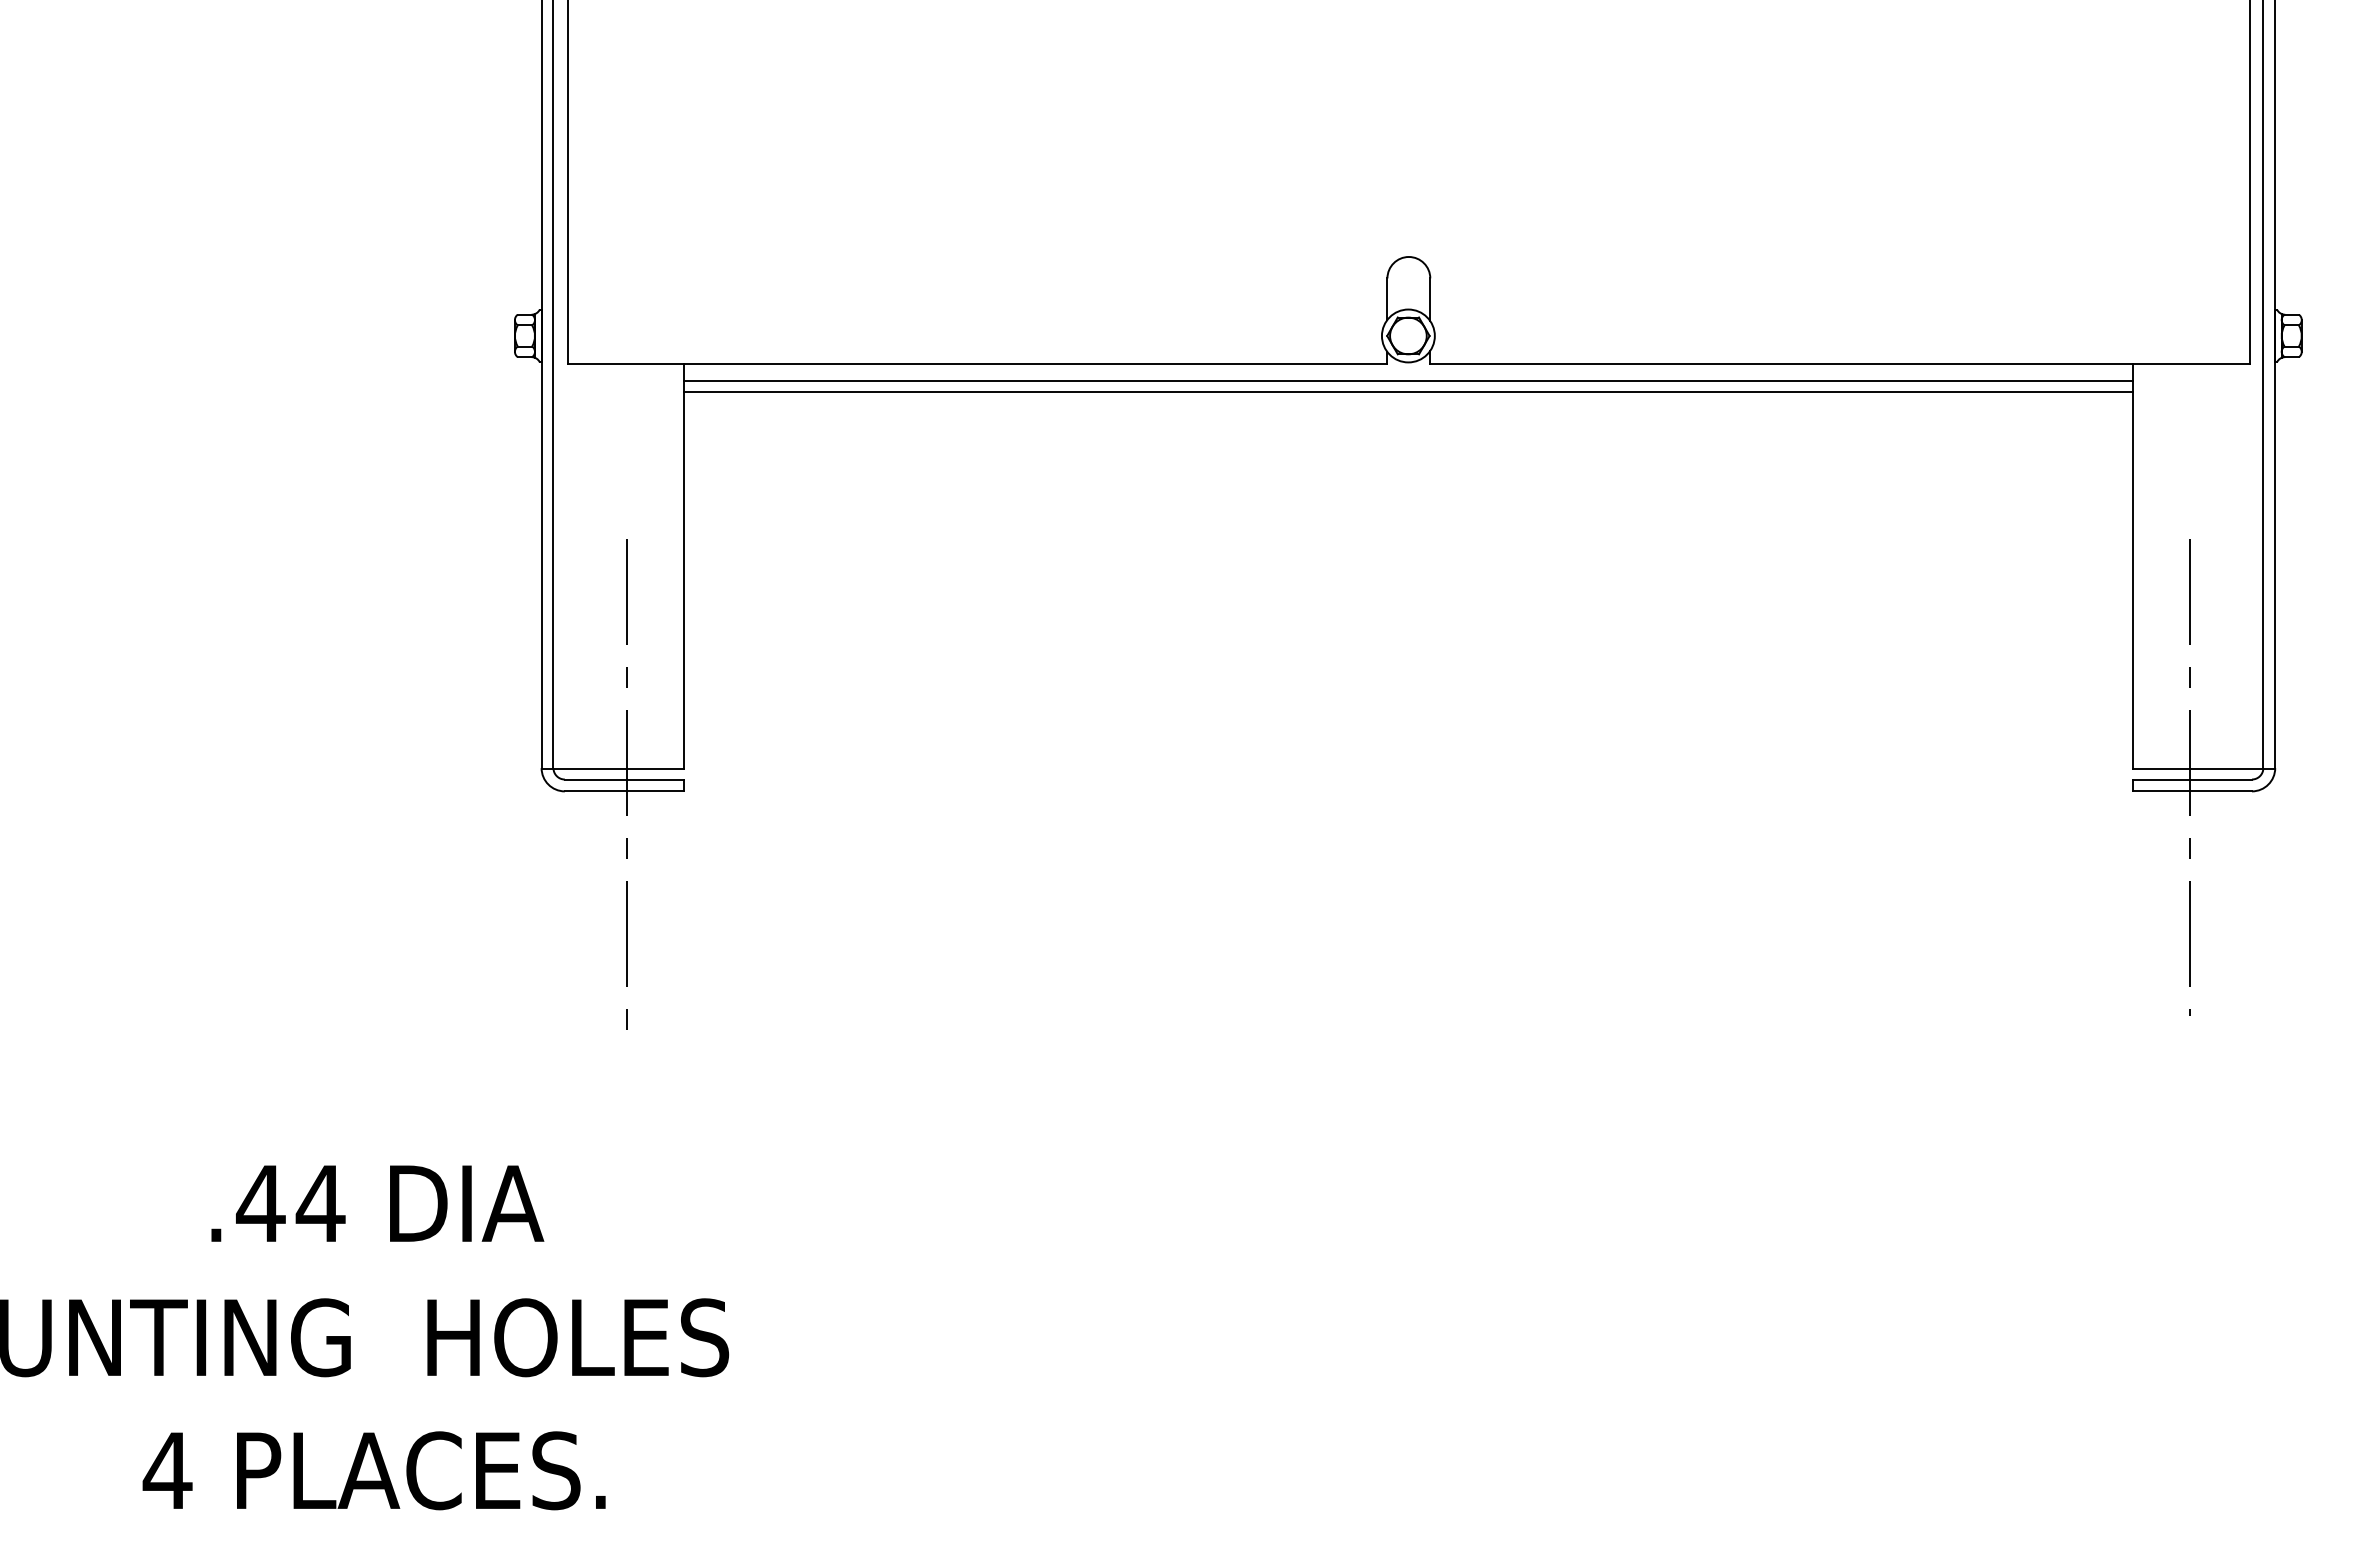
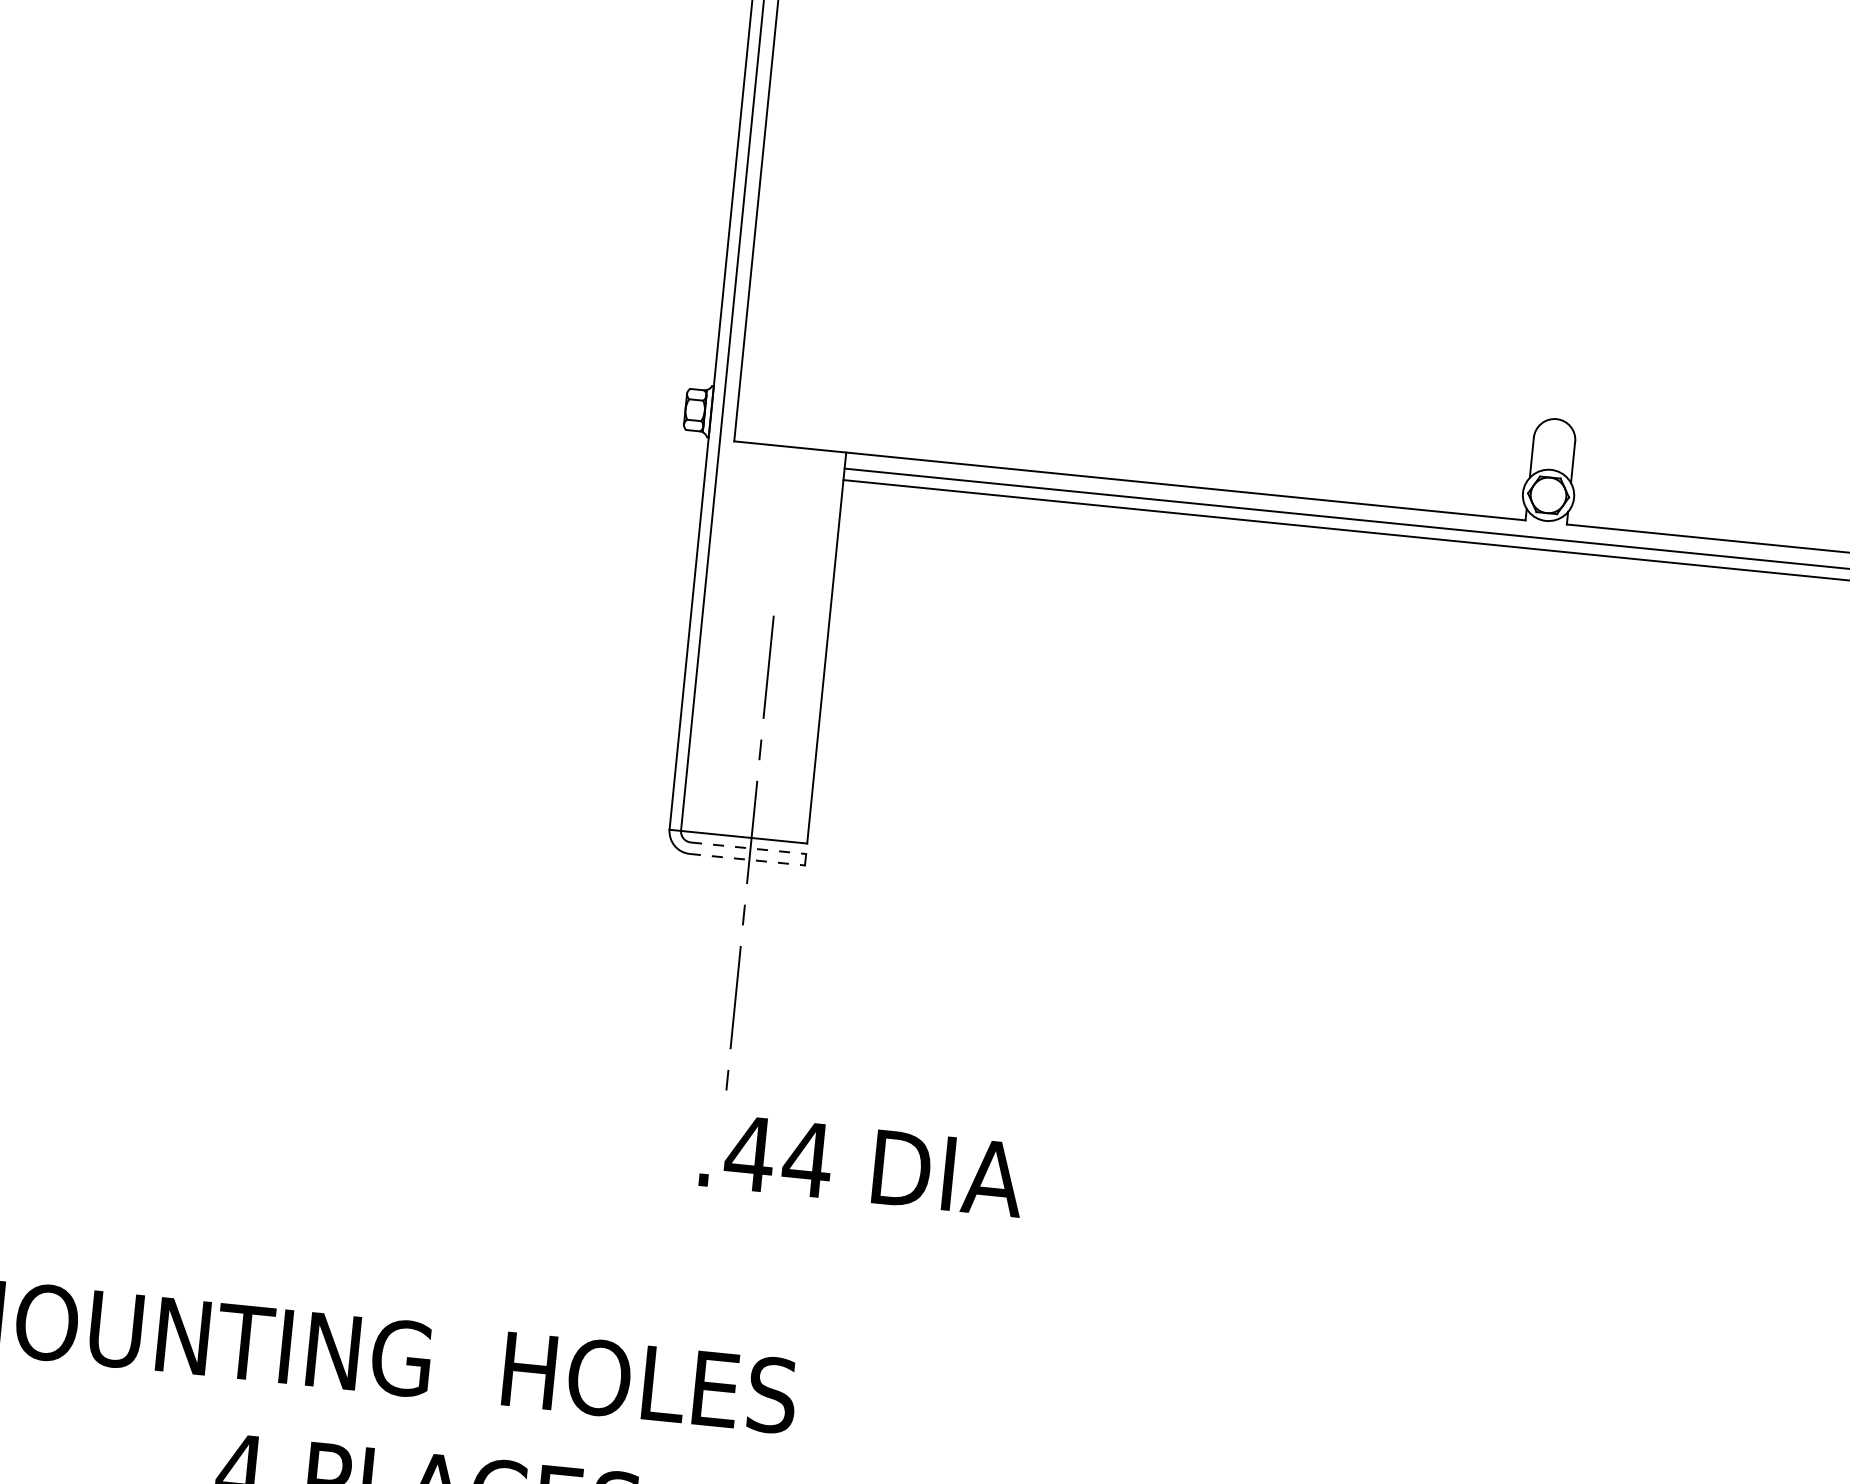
line: (624, 779) -> (748, 848), solid -> dashed
line: (624, 791) -> (747, 859), solid -> dashed
text: (377, 1203) -> (862, 1164), moved

